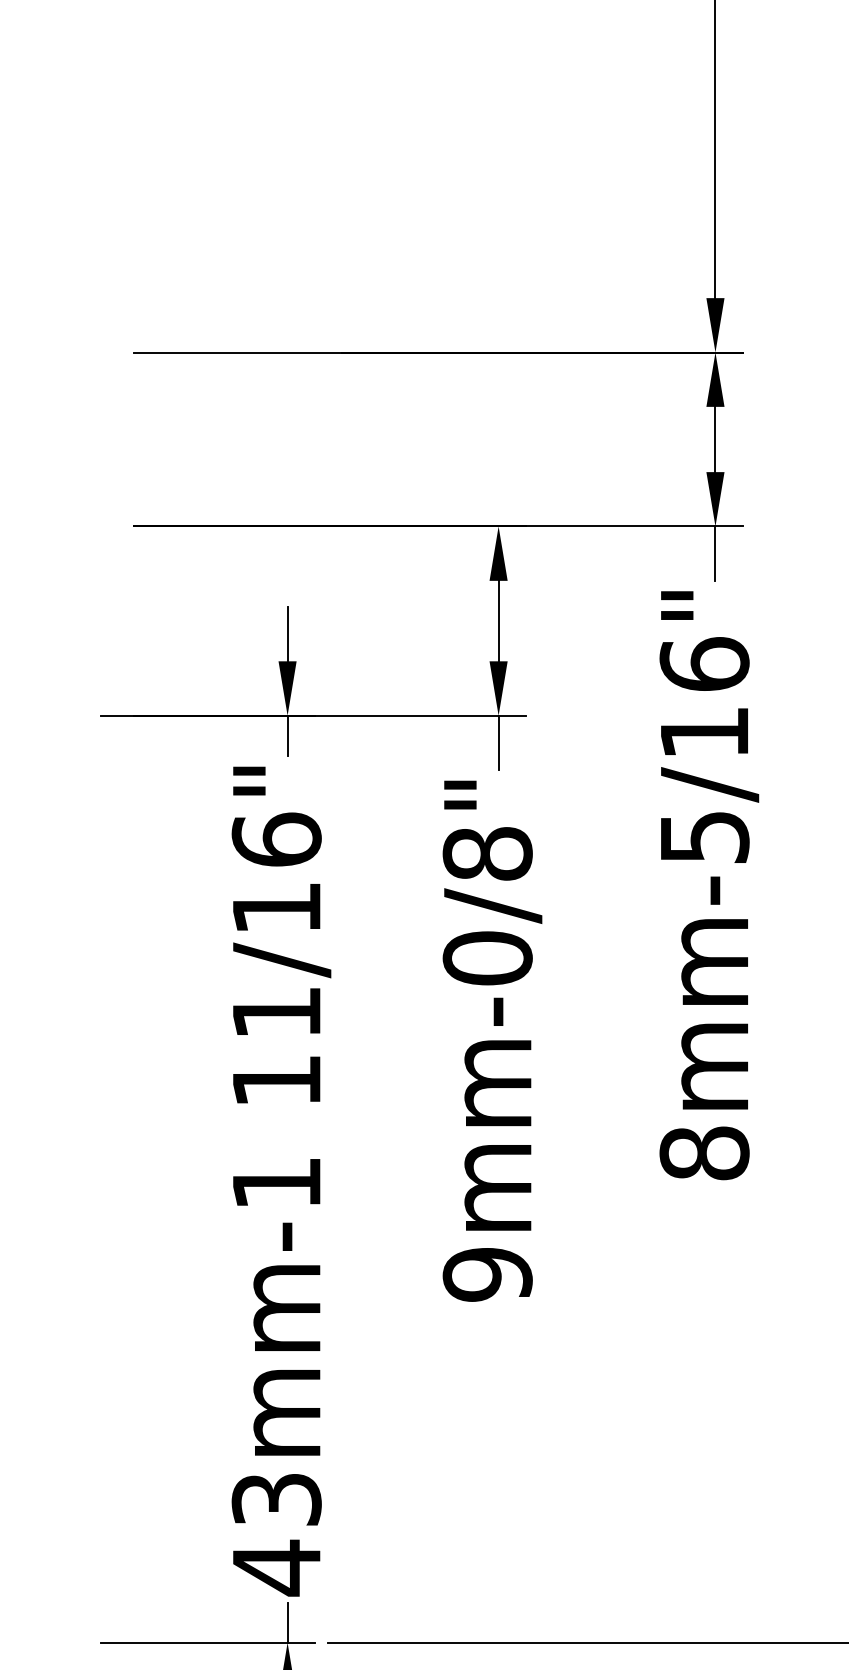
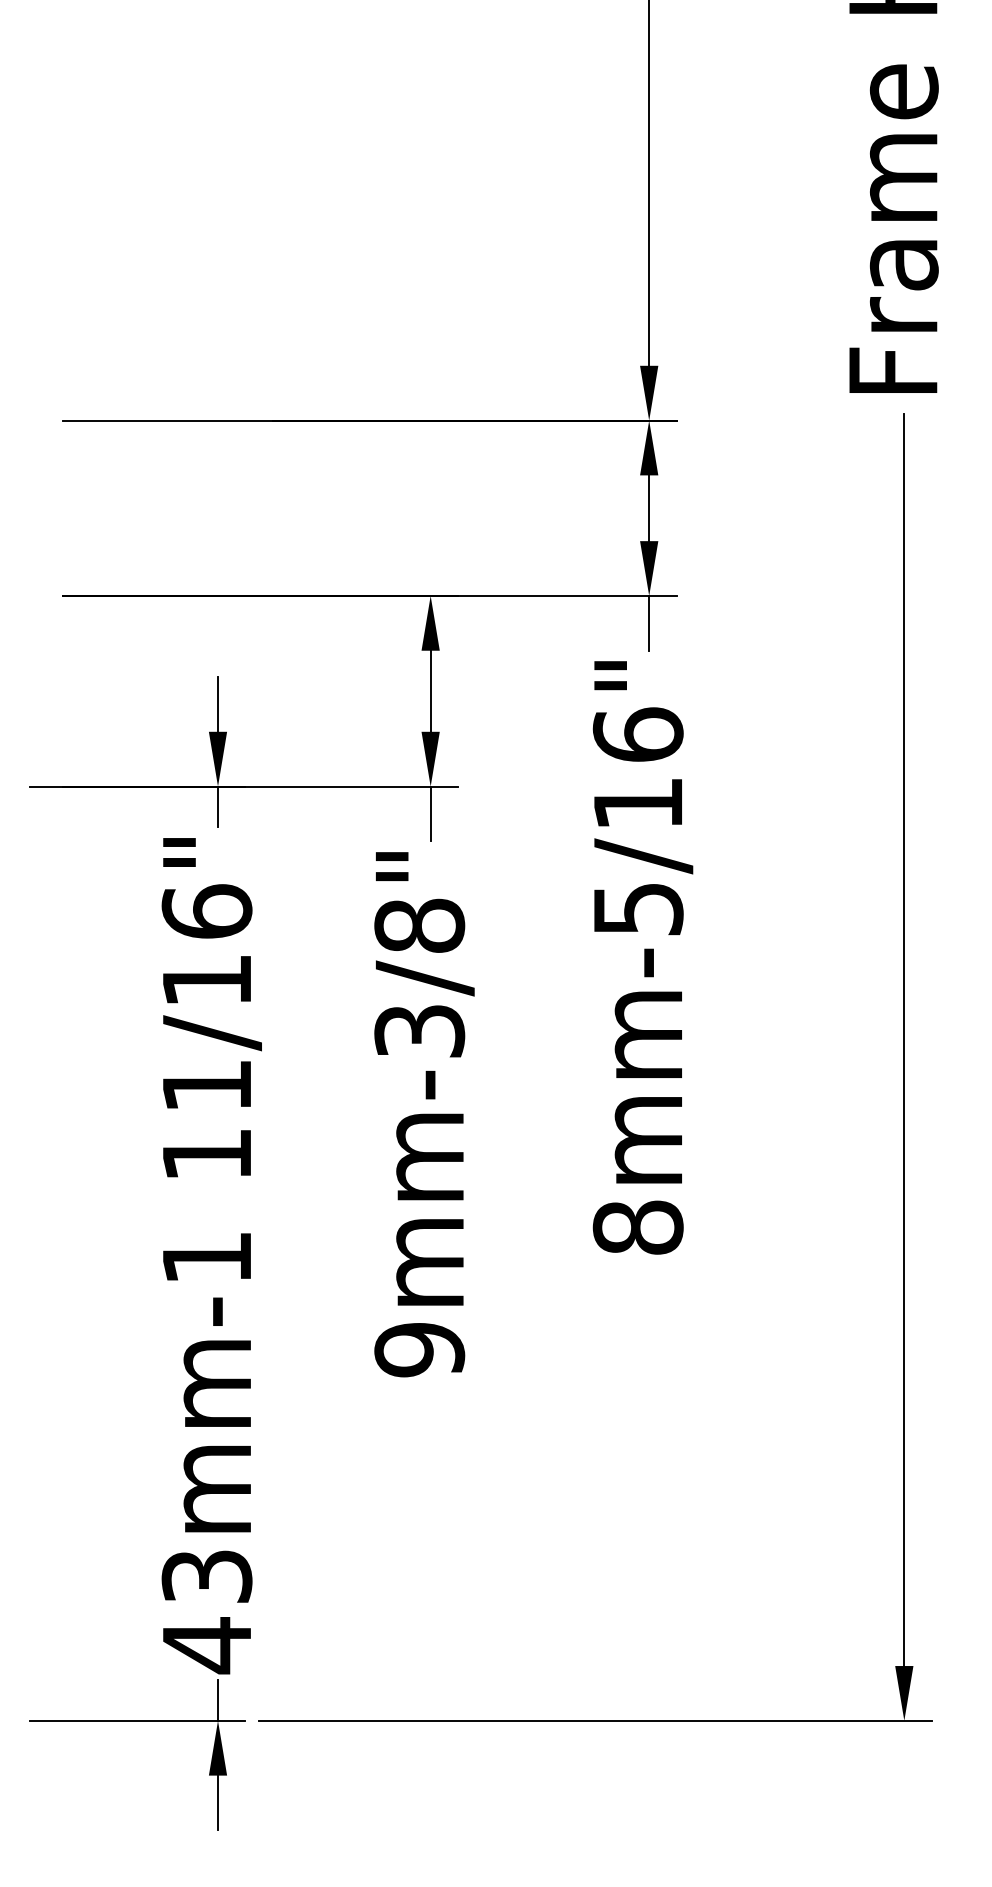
text: (487, 958) -> (419, 1031), 9mm-0/8" -> 9mm-3/8"

